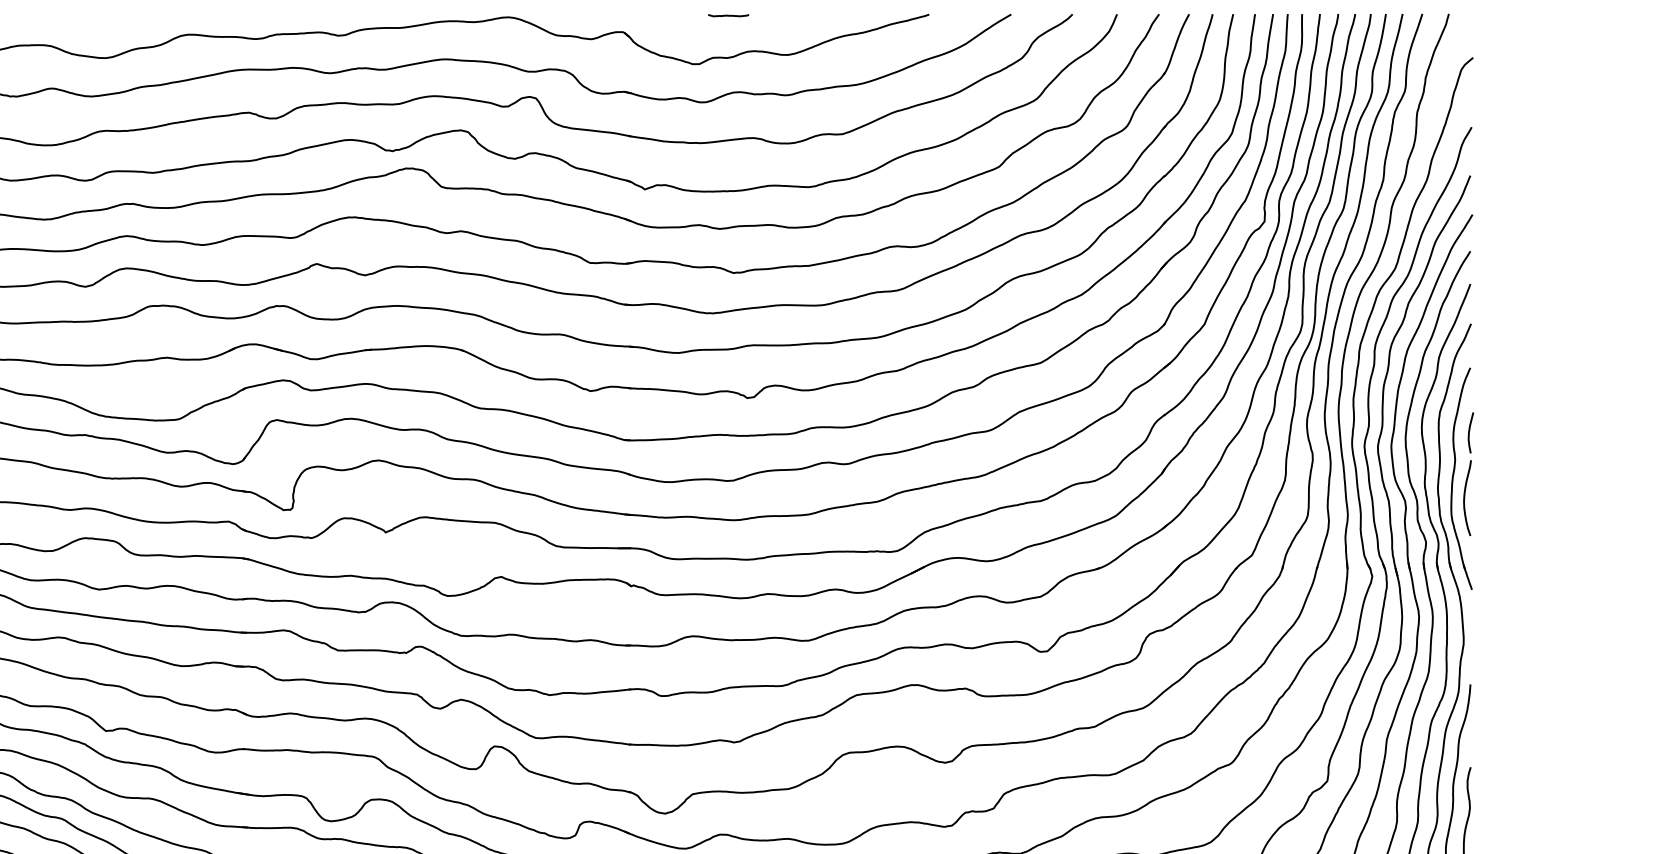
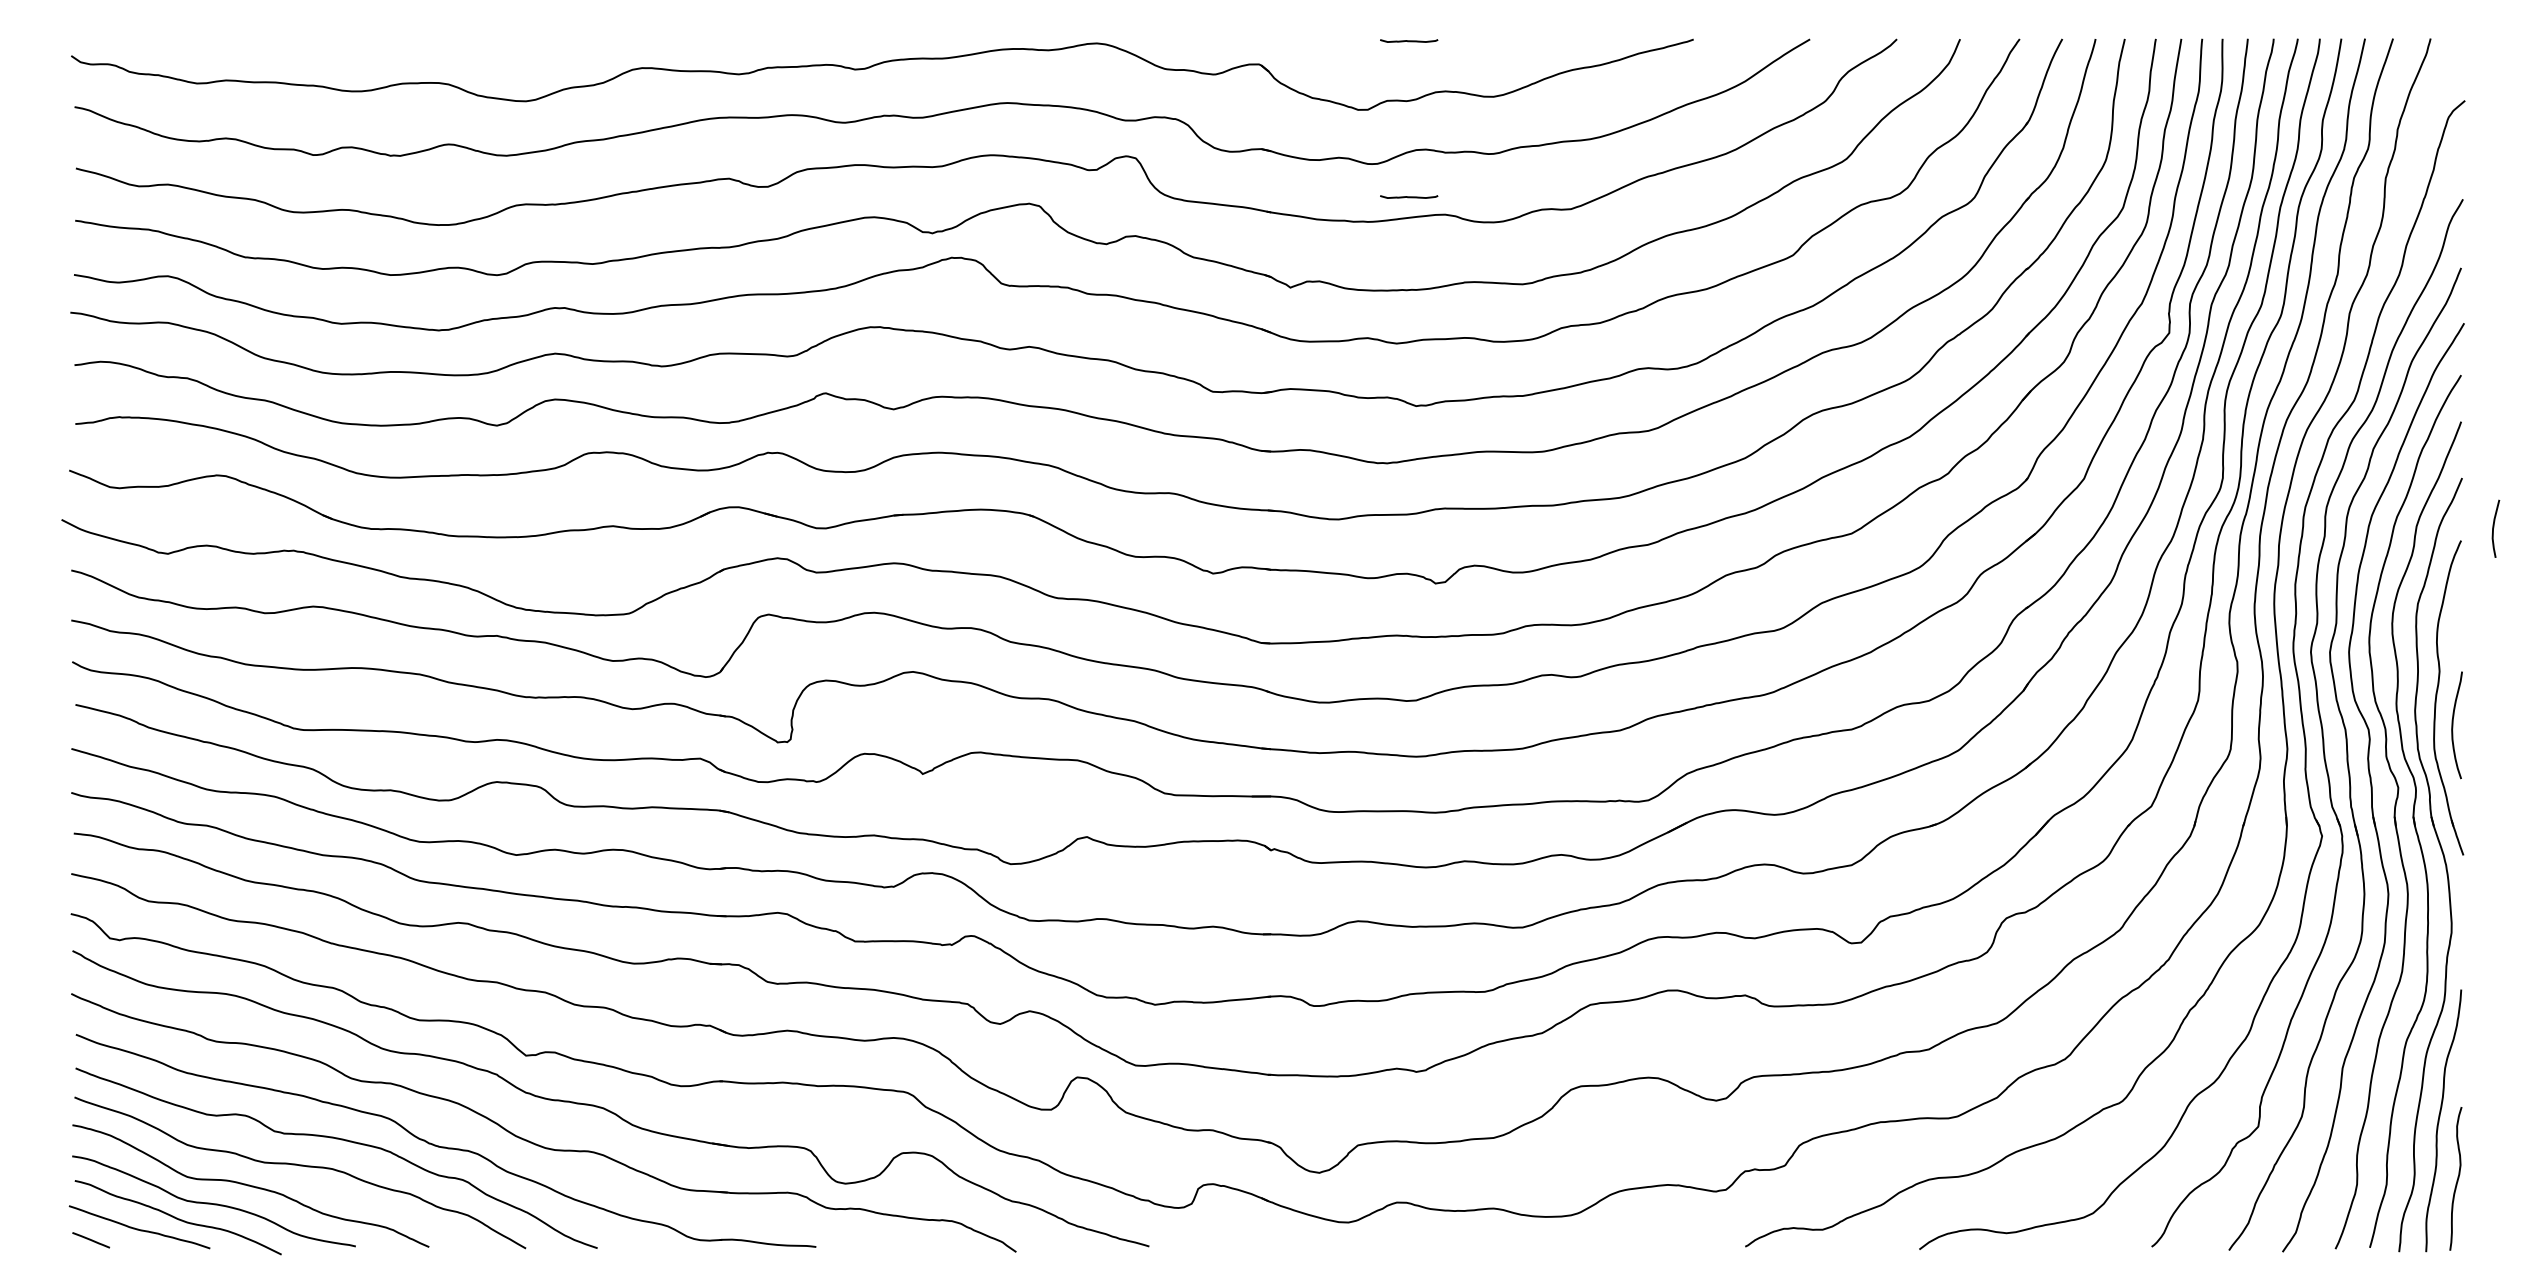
line: (728, 125) -> (1409, 196), added
curve: (1469, 431) -> (2494, 527), moved

